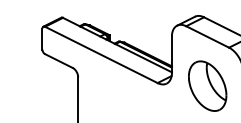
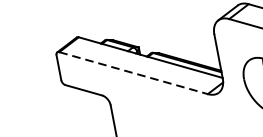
line: (101, 54) -> (133, 72), solid -> dashed

